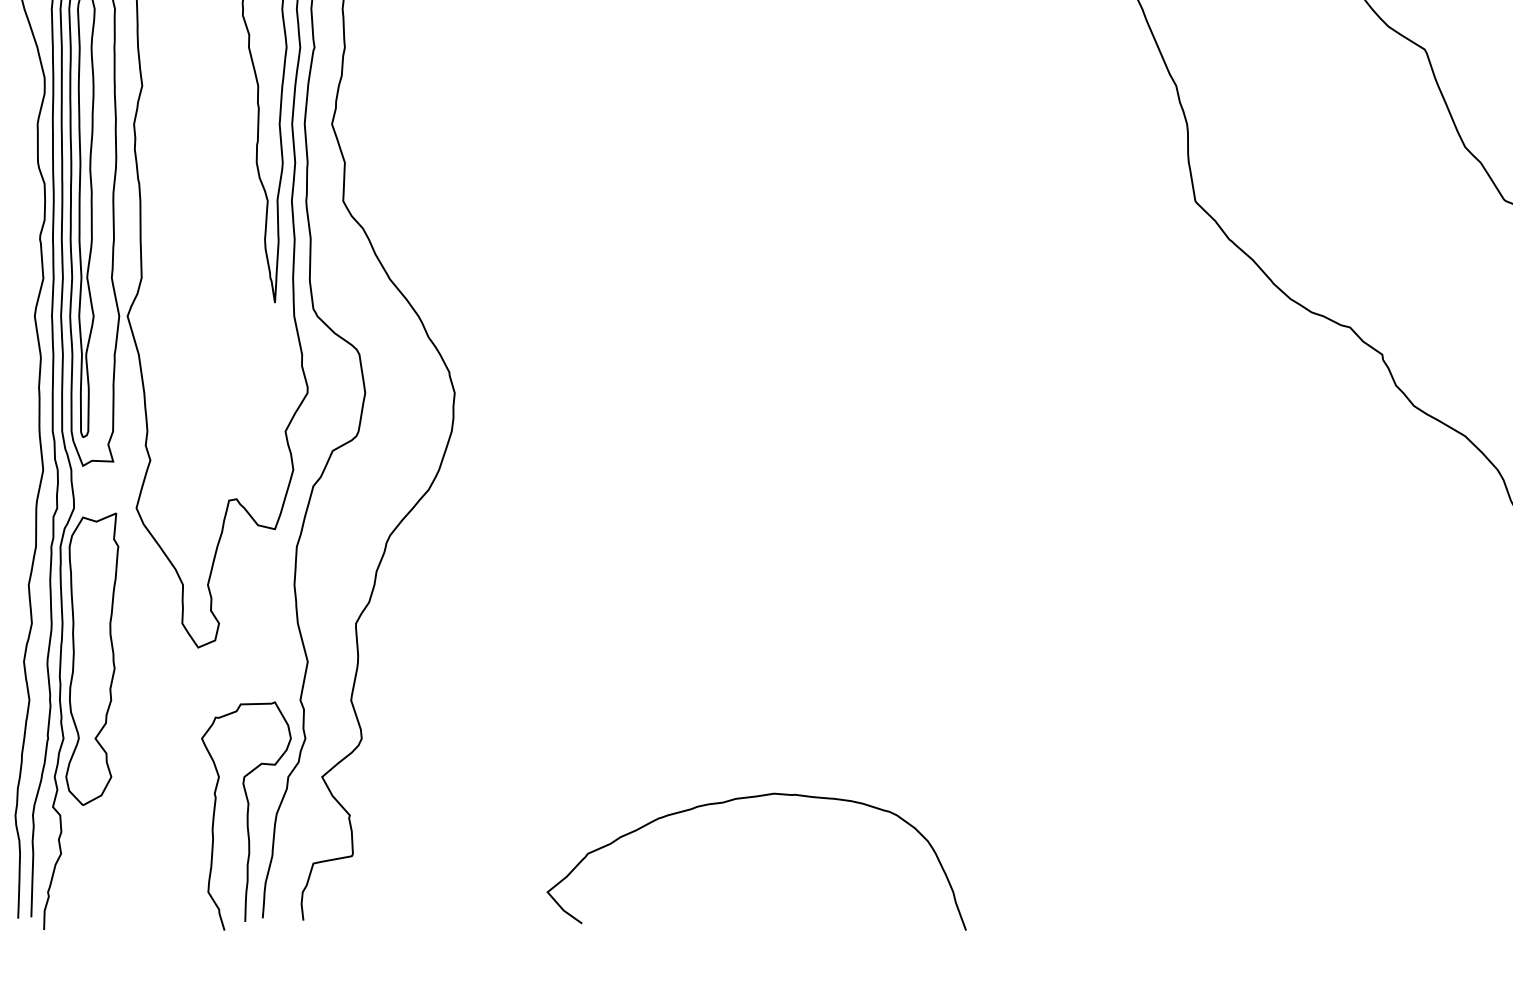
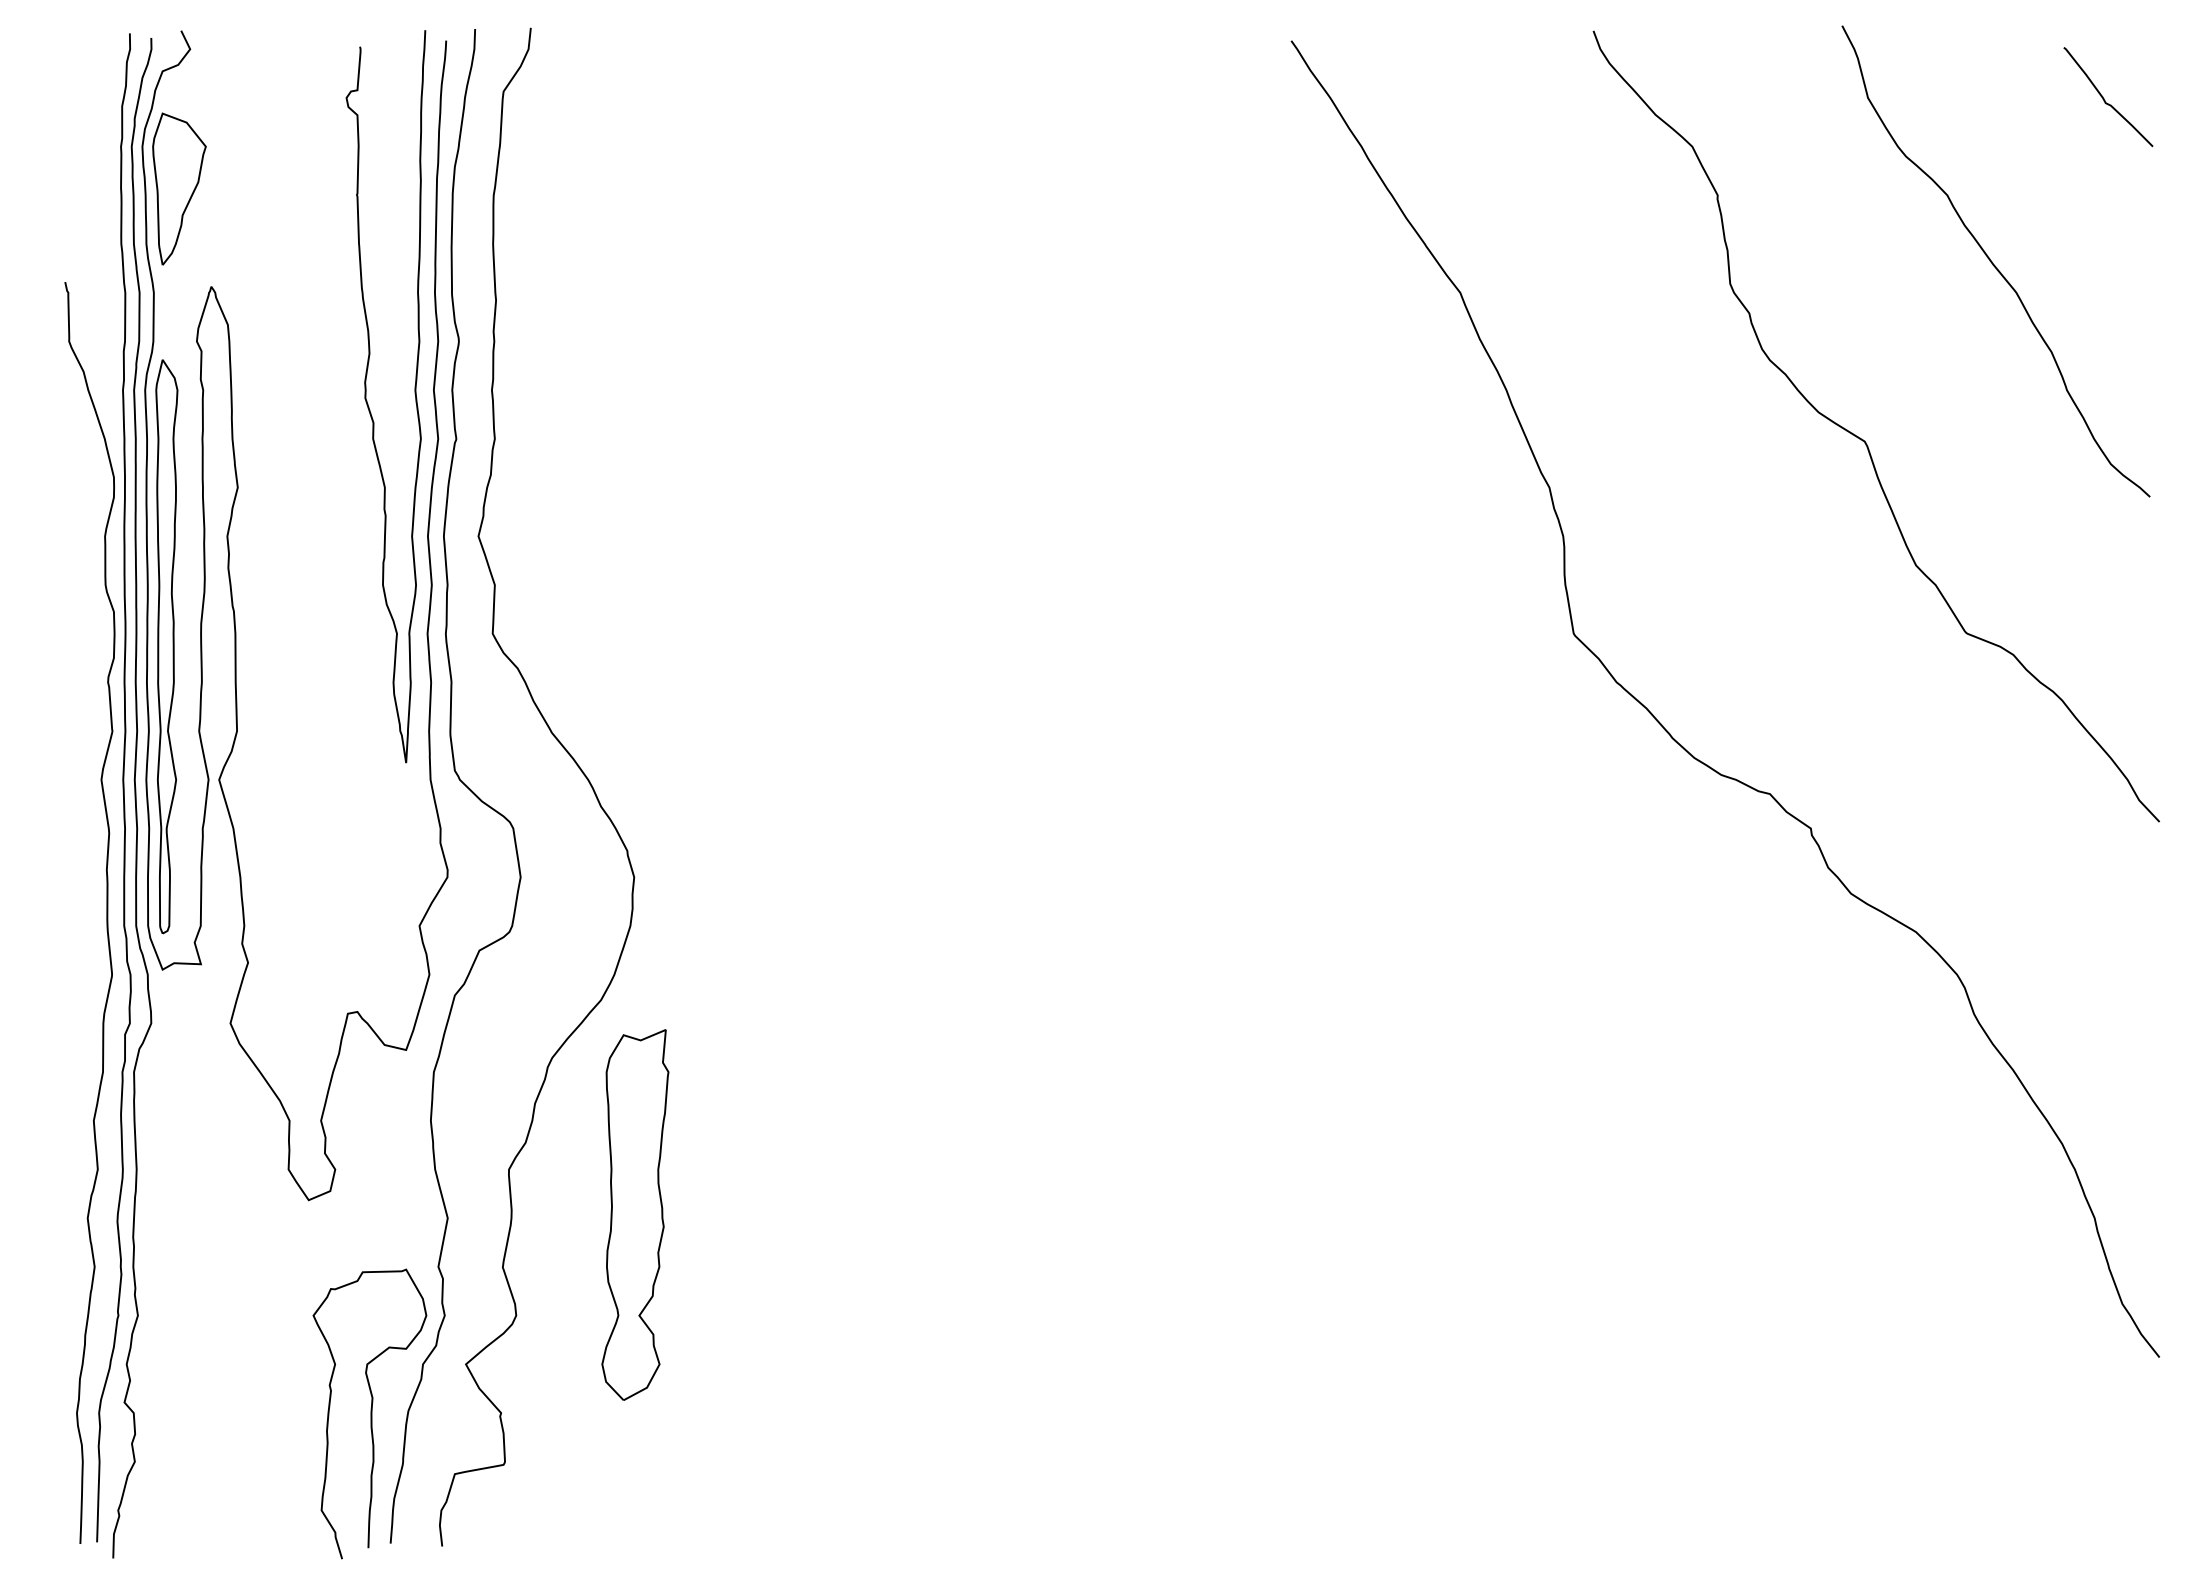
part: (92, 658) -> (635, 1214), moved
curve: (748, 798) -> (1006, 1391), removed

